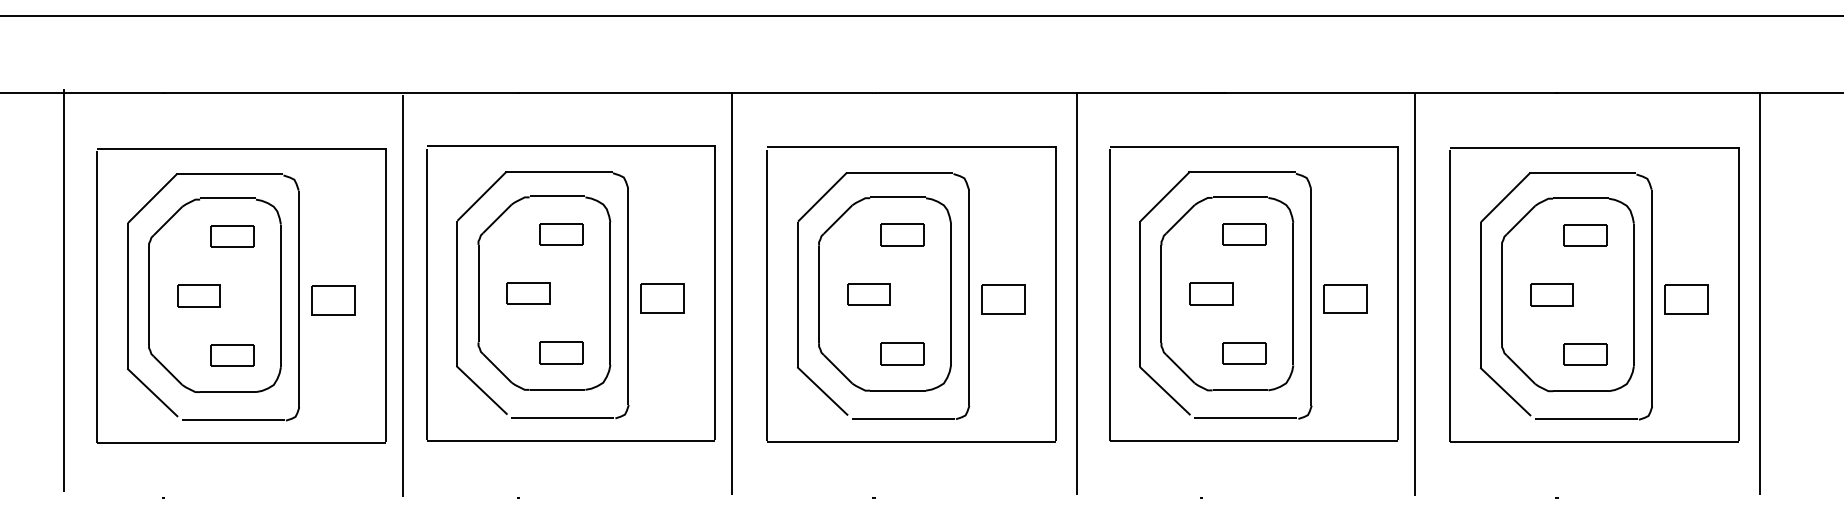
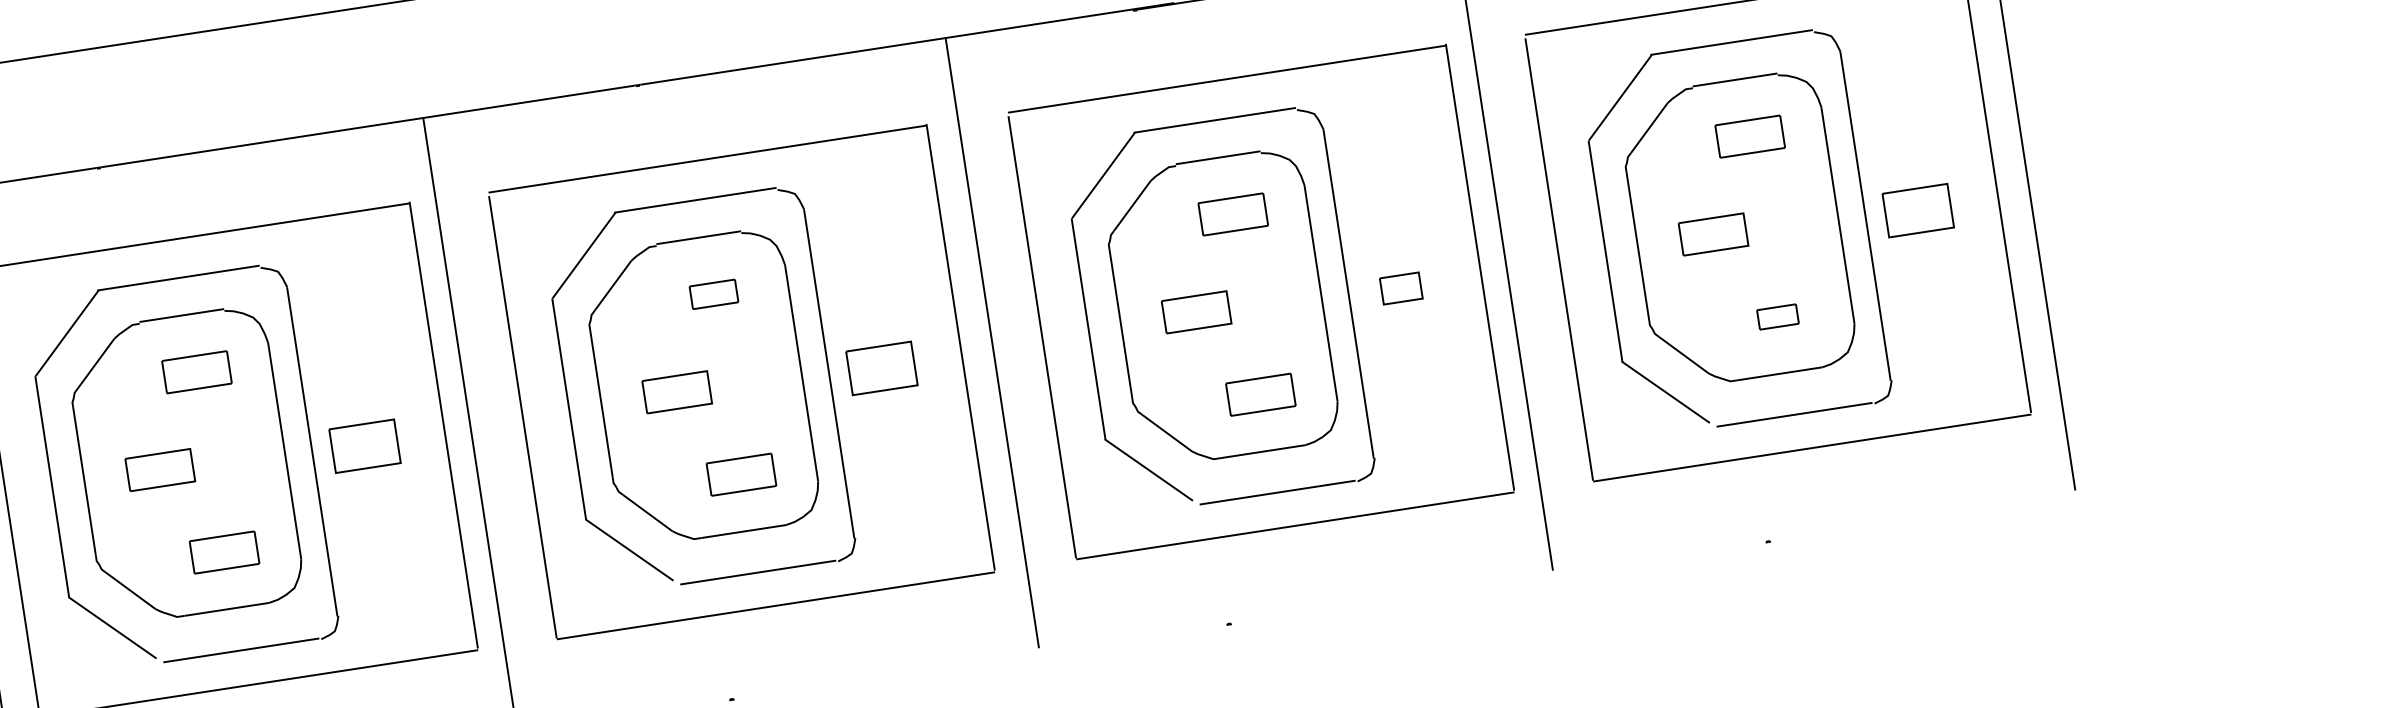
part: (902, 234) -> (714, 293), size x0.7
part: (1345, 298) -> (1401, 287), size x0.6
part: (1585, 354) -> (1778, 317), size x0.6

